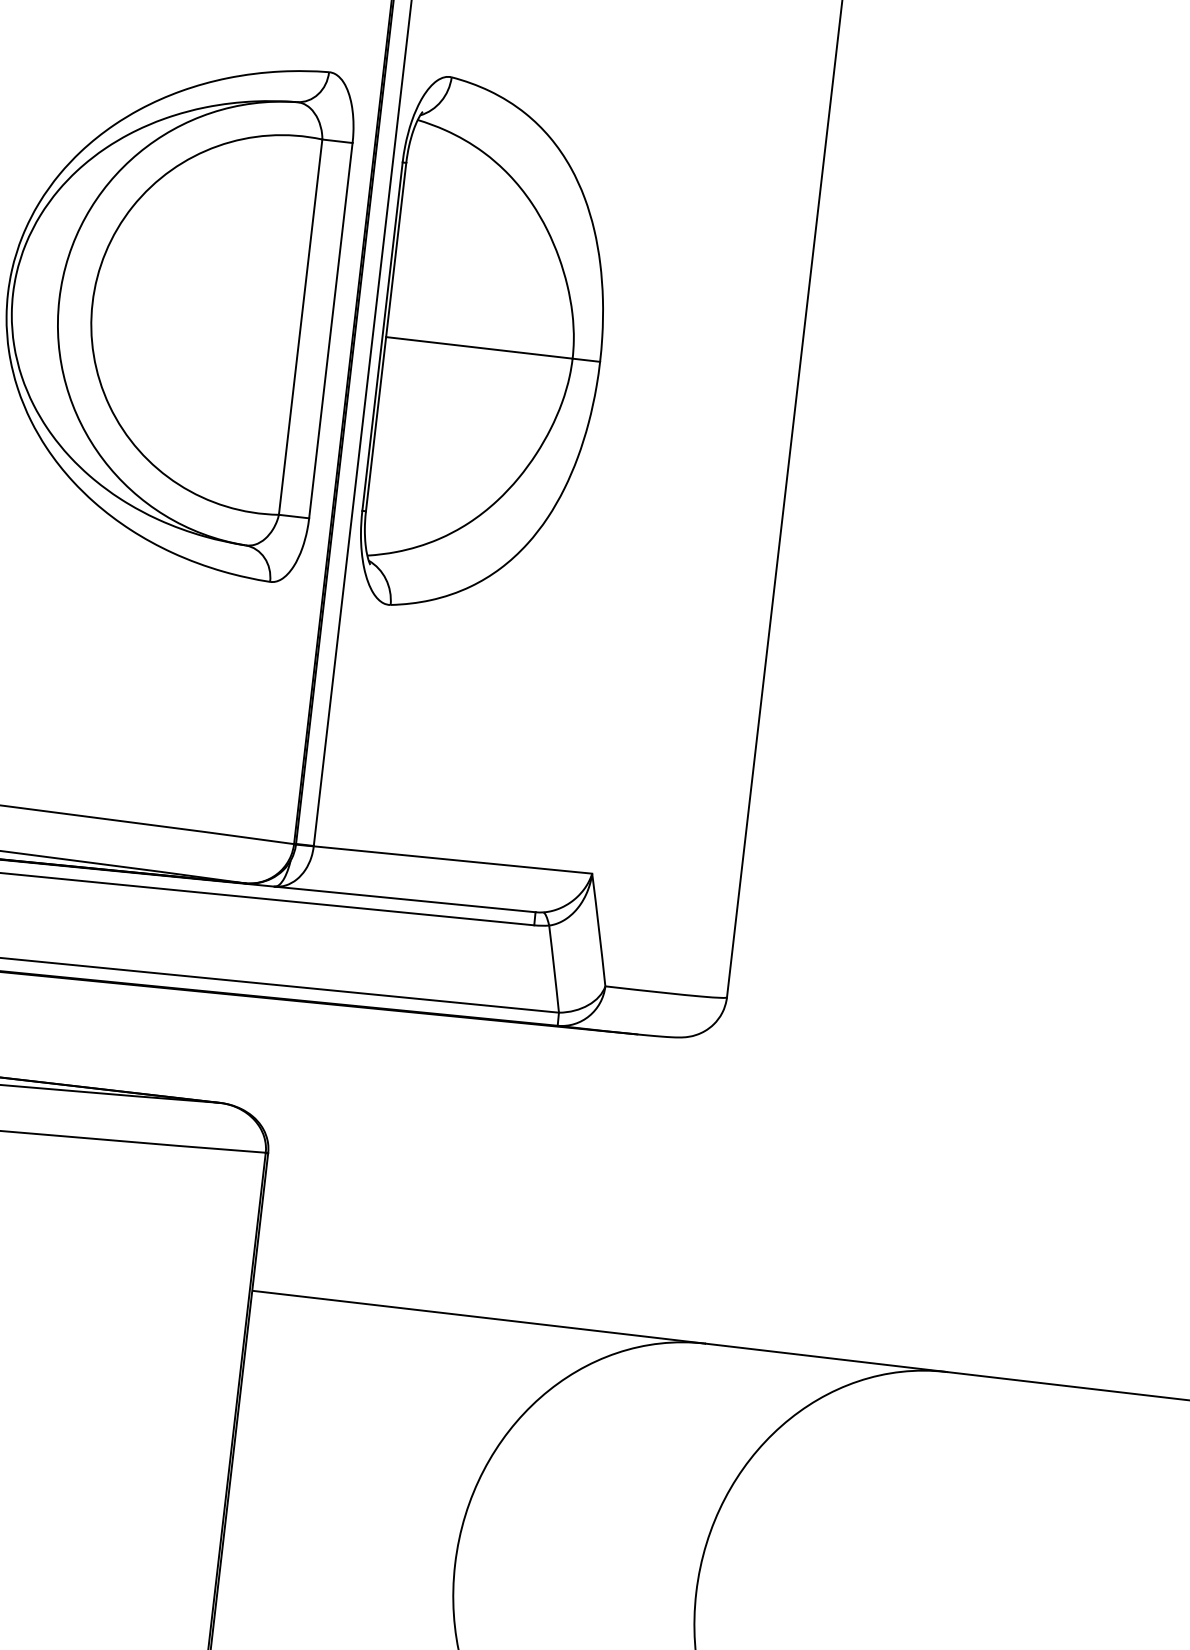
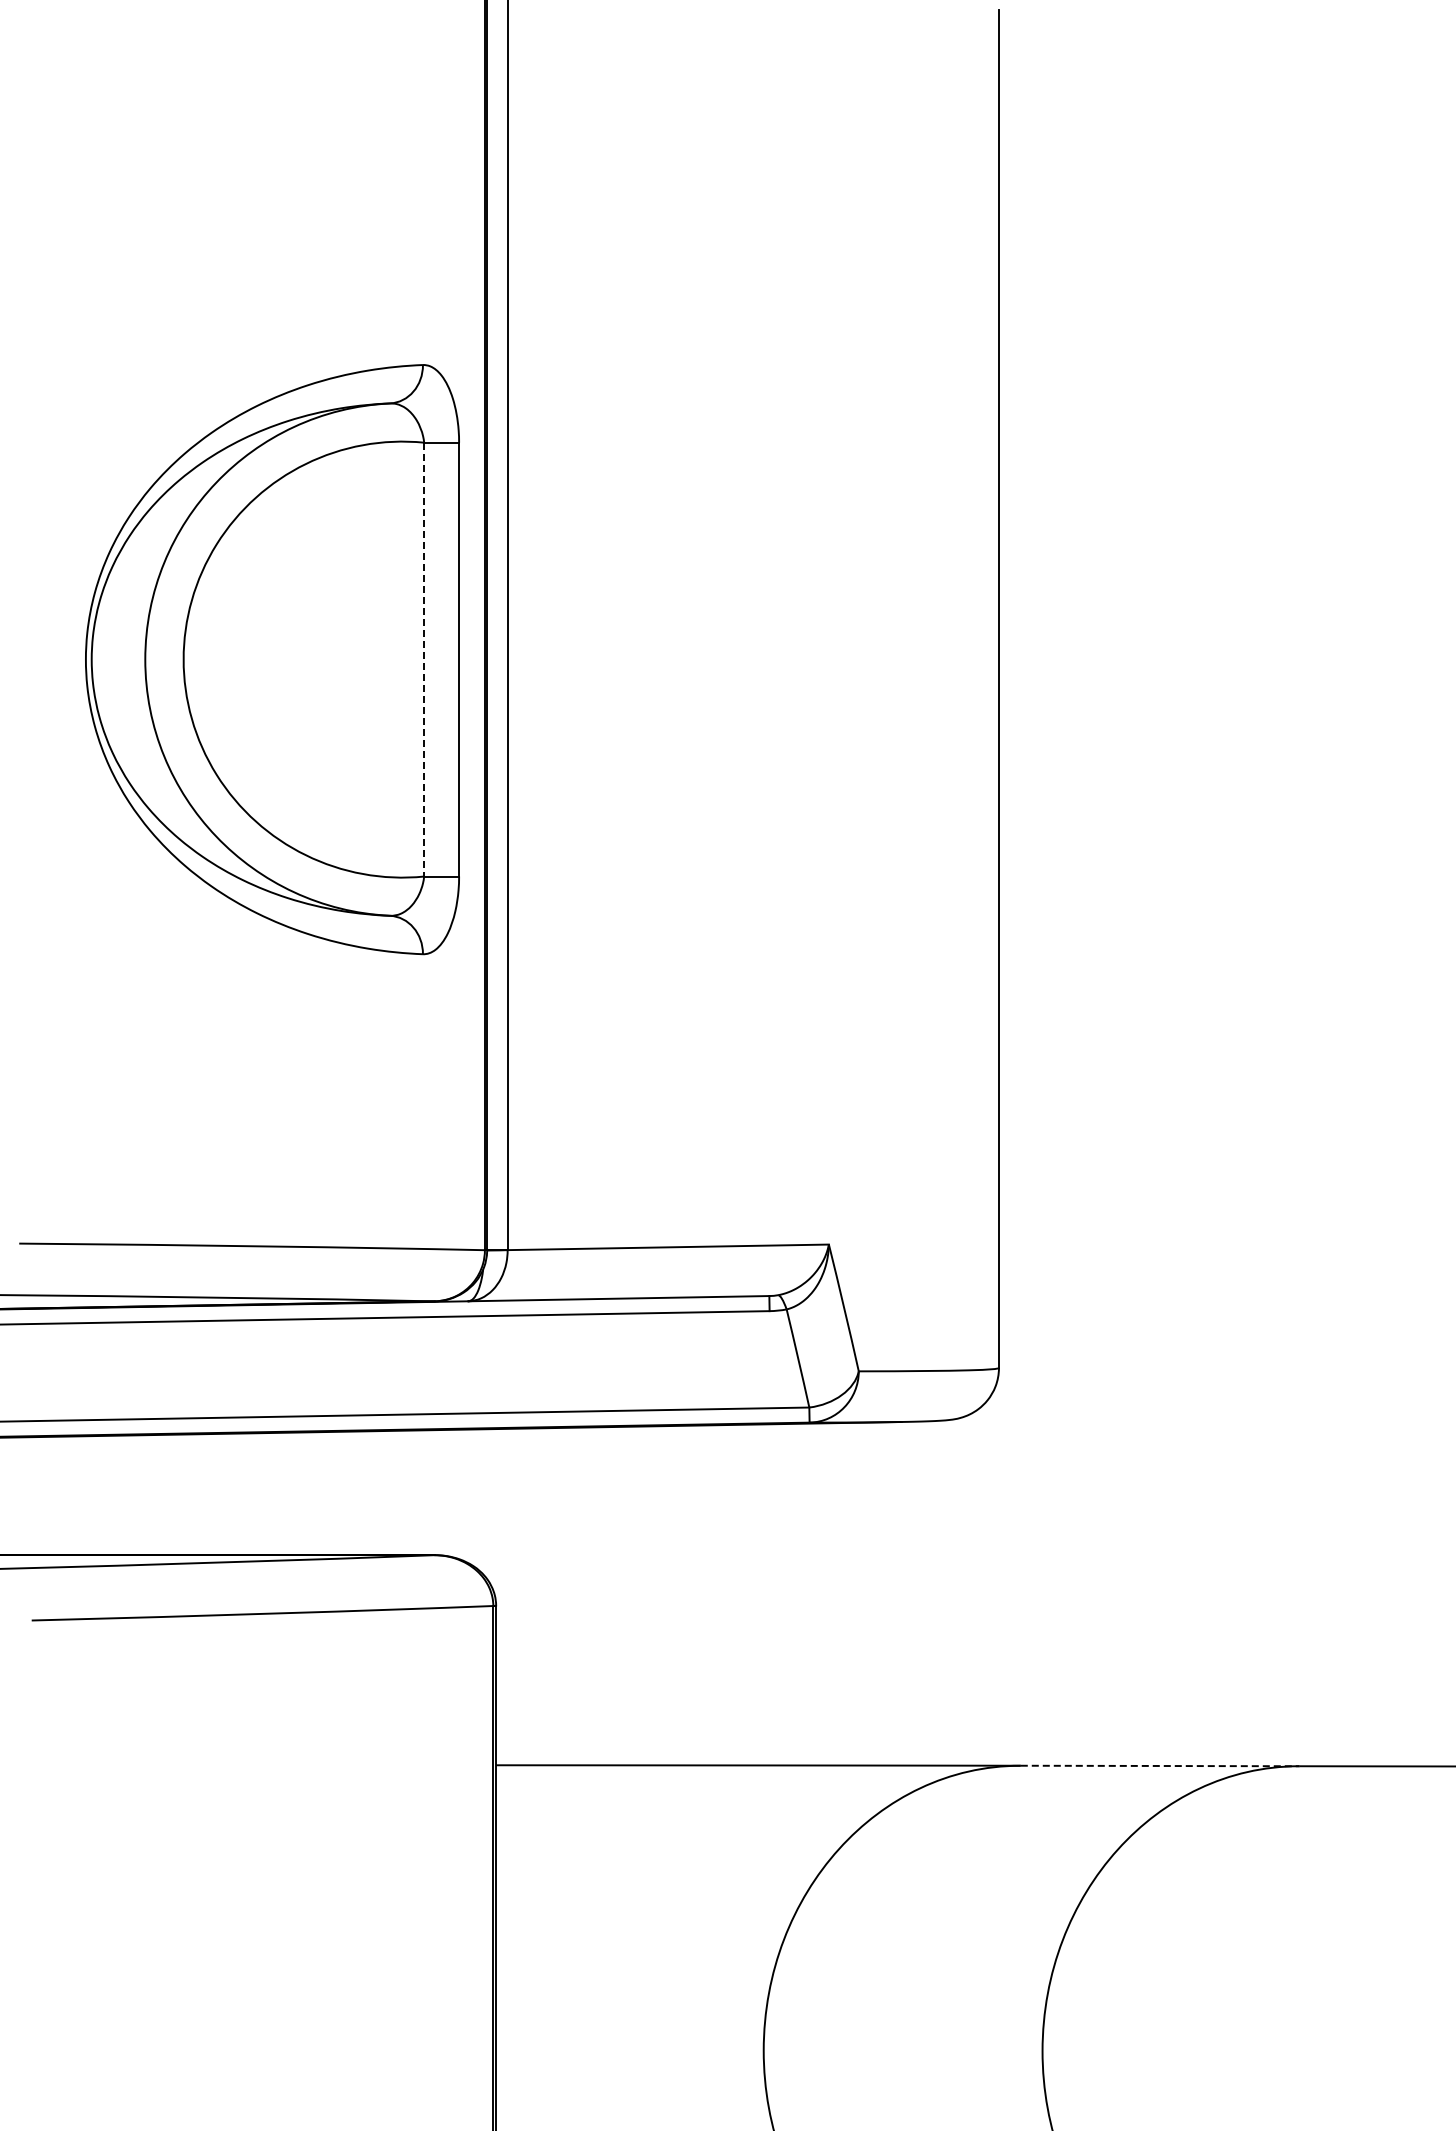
line: (300, 327) -> (424, 659), solid -> dashed
part: (491, 349) -> (644, 659), removed
line: (826, 1357) -> (1160, 1765), solid -> dashed

